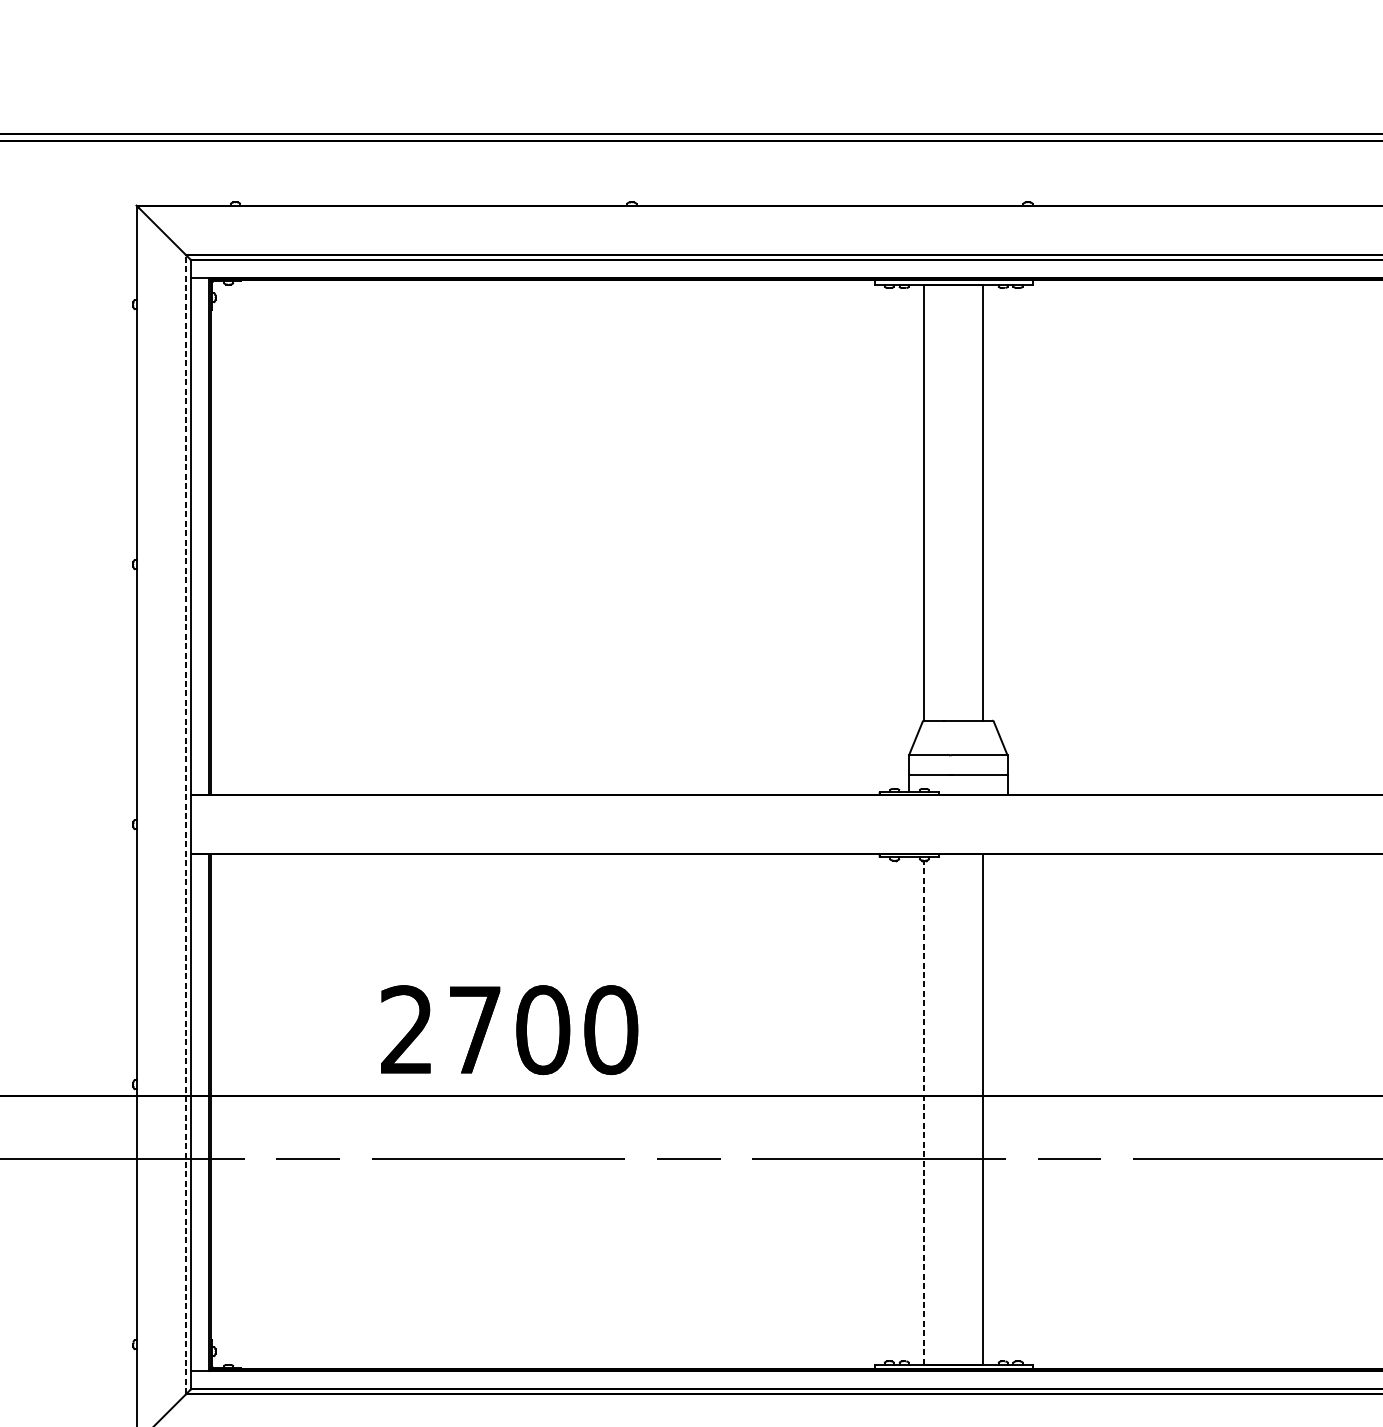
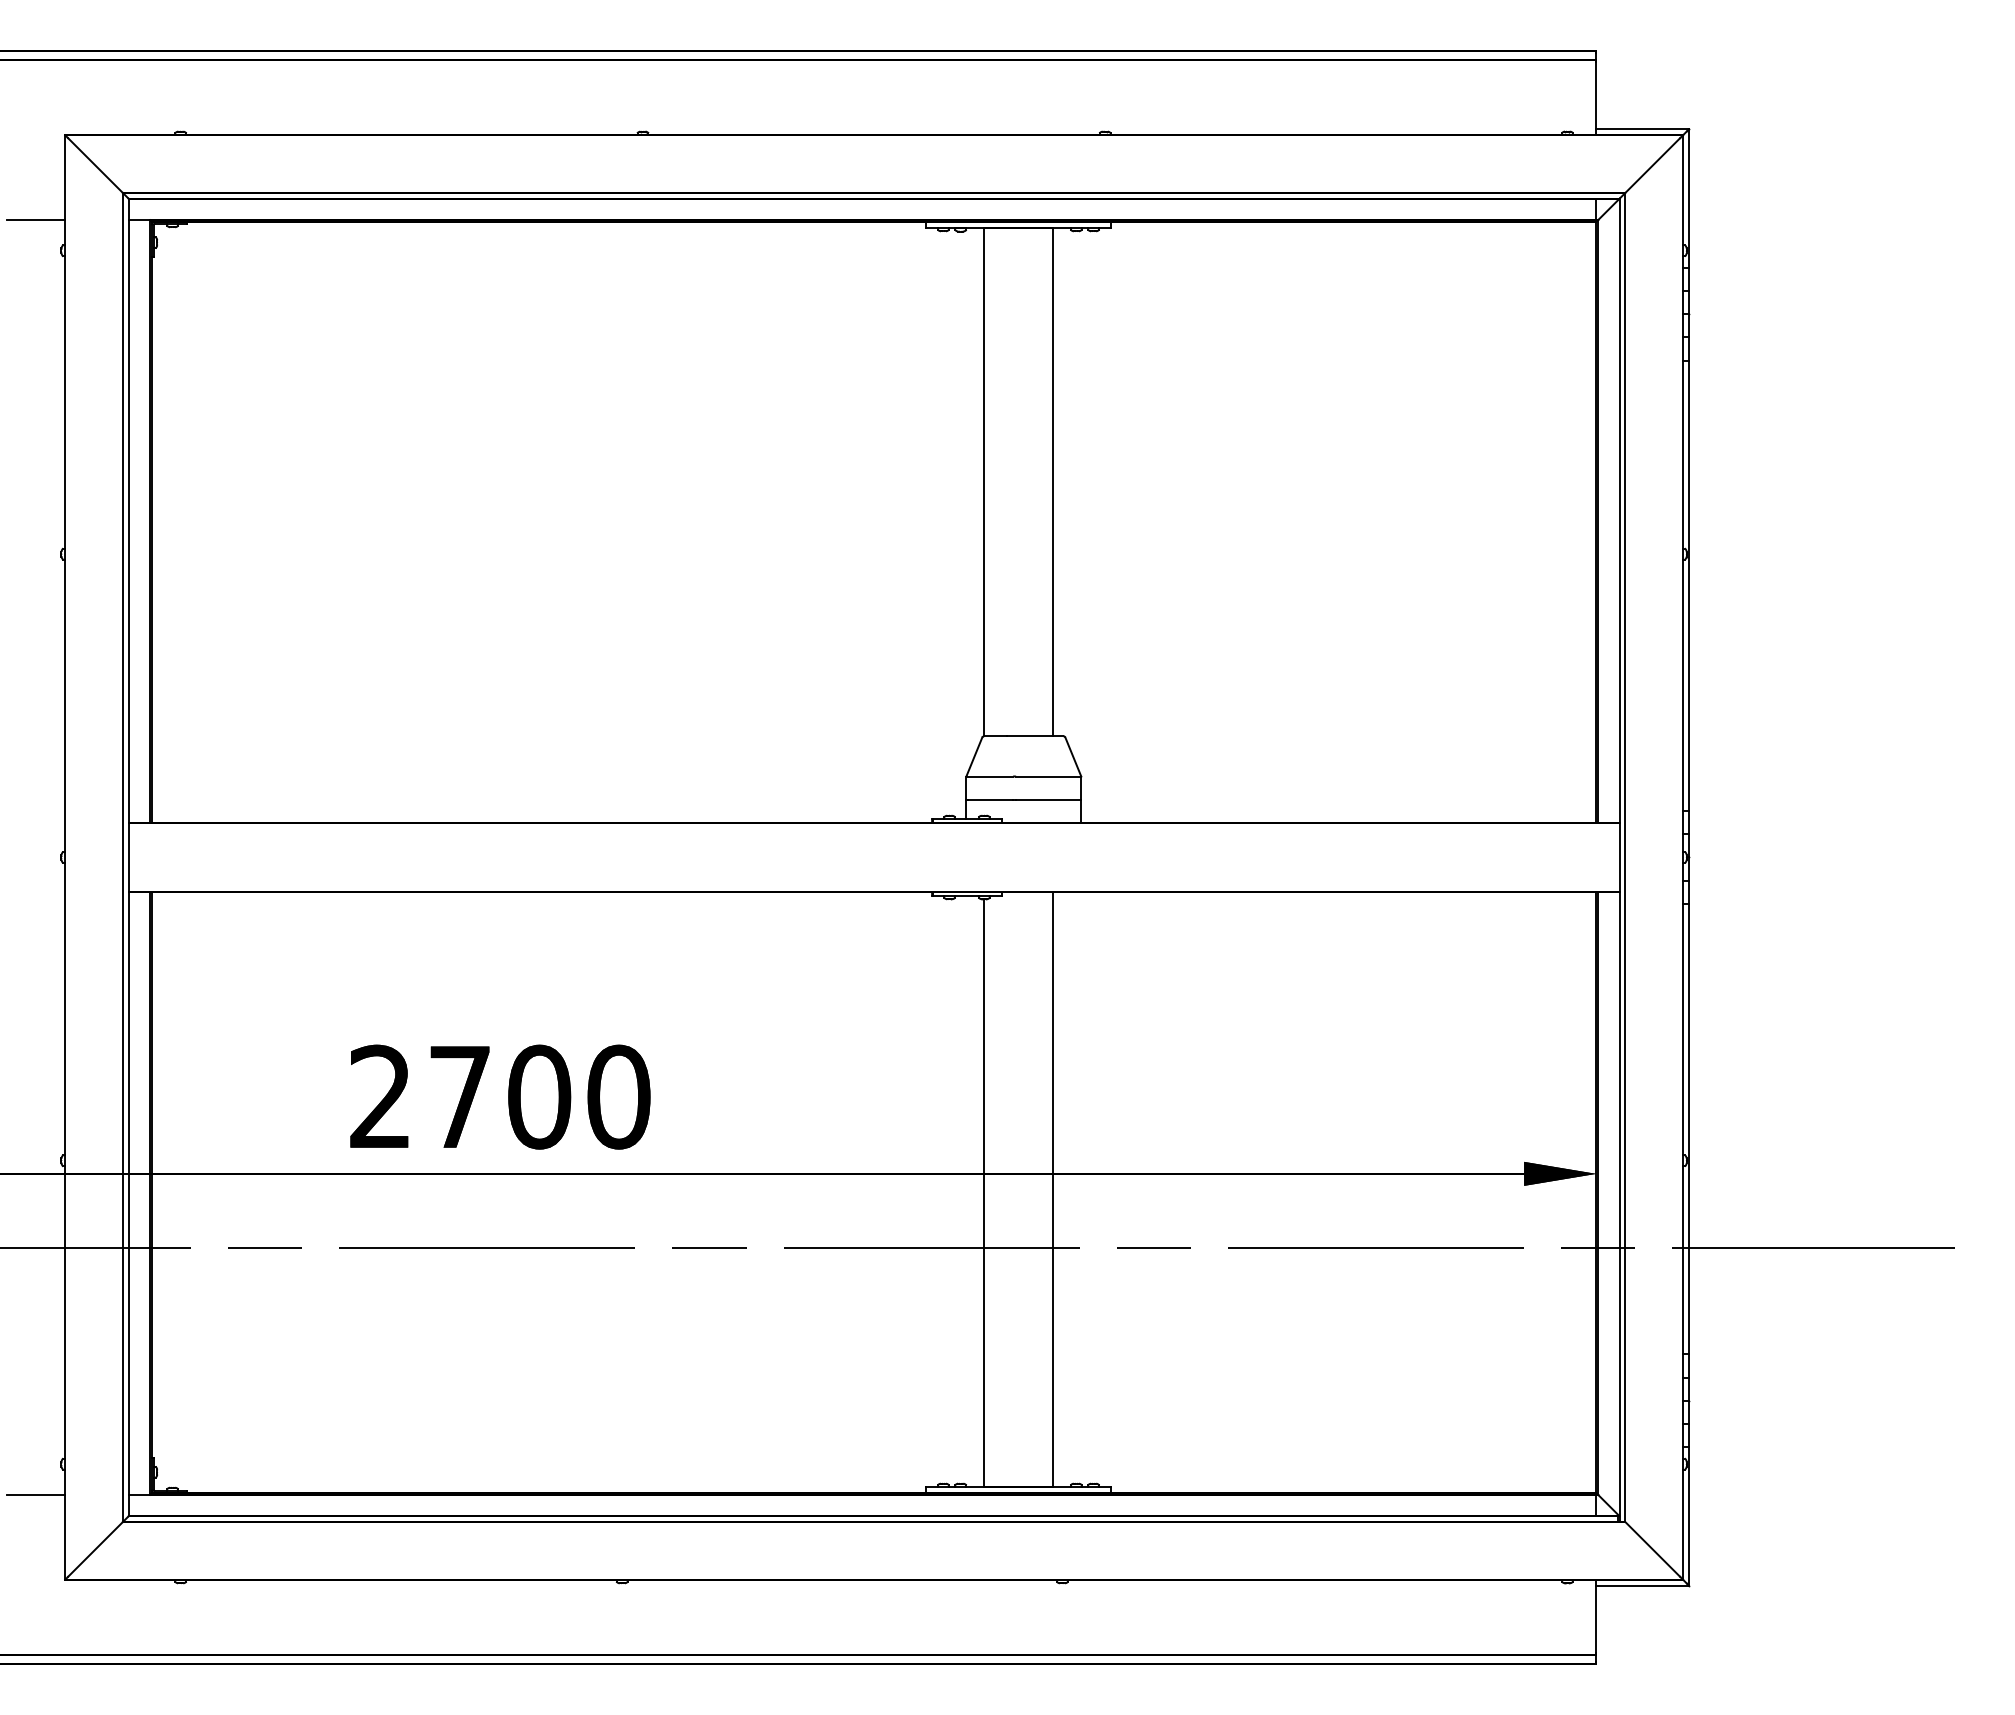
line: (111, 278) -> (36, 220), added
line: (185, 823) -> (122, 856), dashed -> solid
line: (923, 1112) -> (983, 1193), dashed -> solid
line: (111, 1370) -> (36, 1494), added

